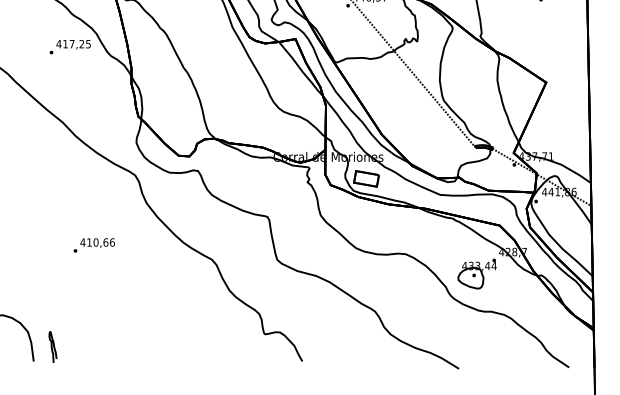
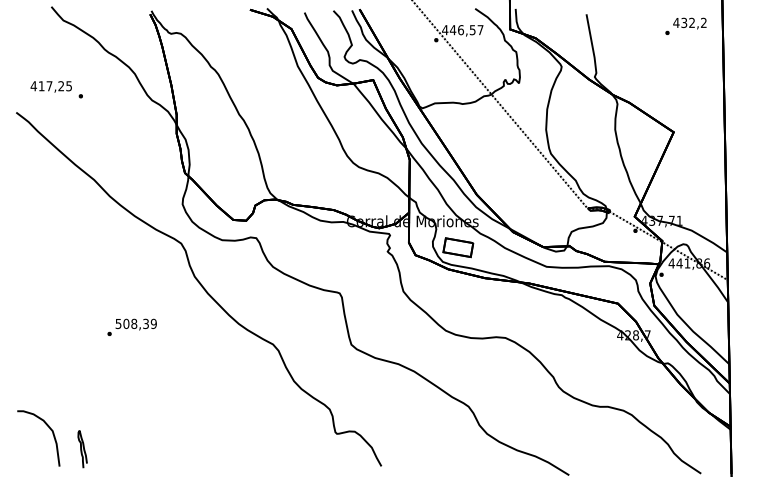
text: (72, 44) -> (50, 86), moved
text: (97, 242) -> (135, 323), 410,66 -> 508,39
part: (476, 273) -> (590, 361), removed

